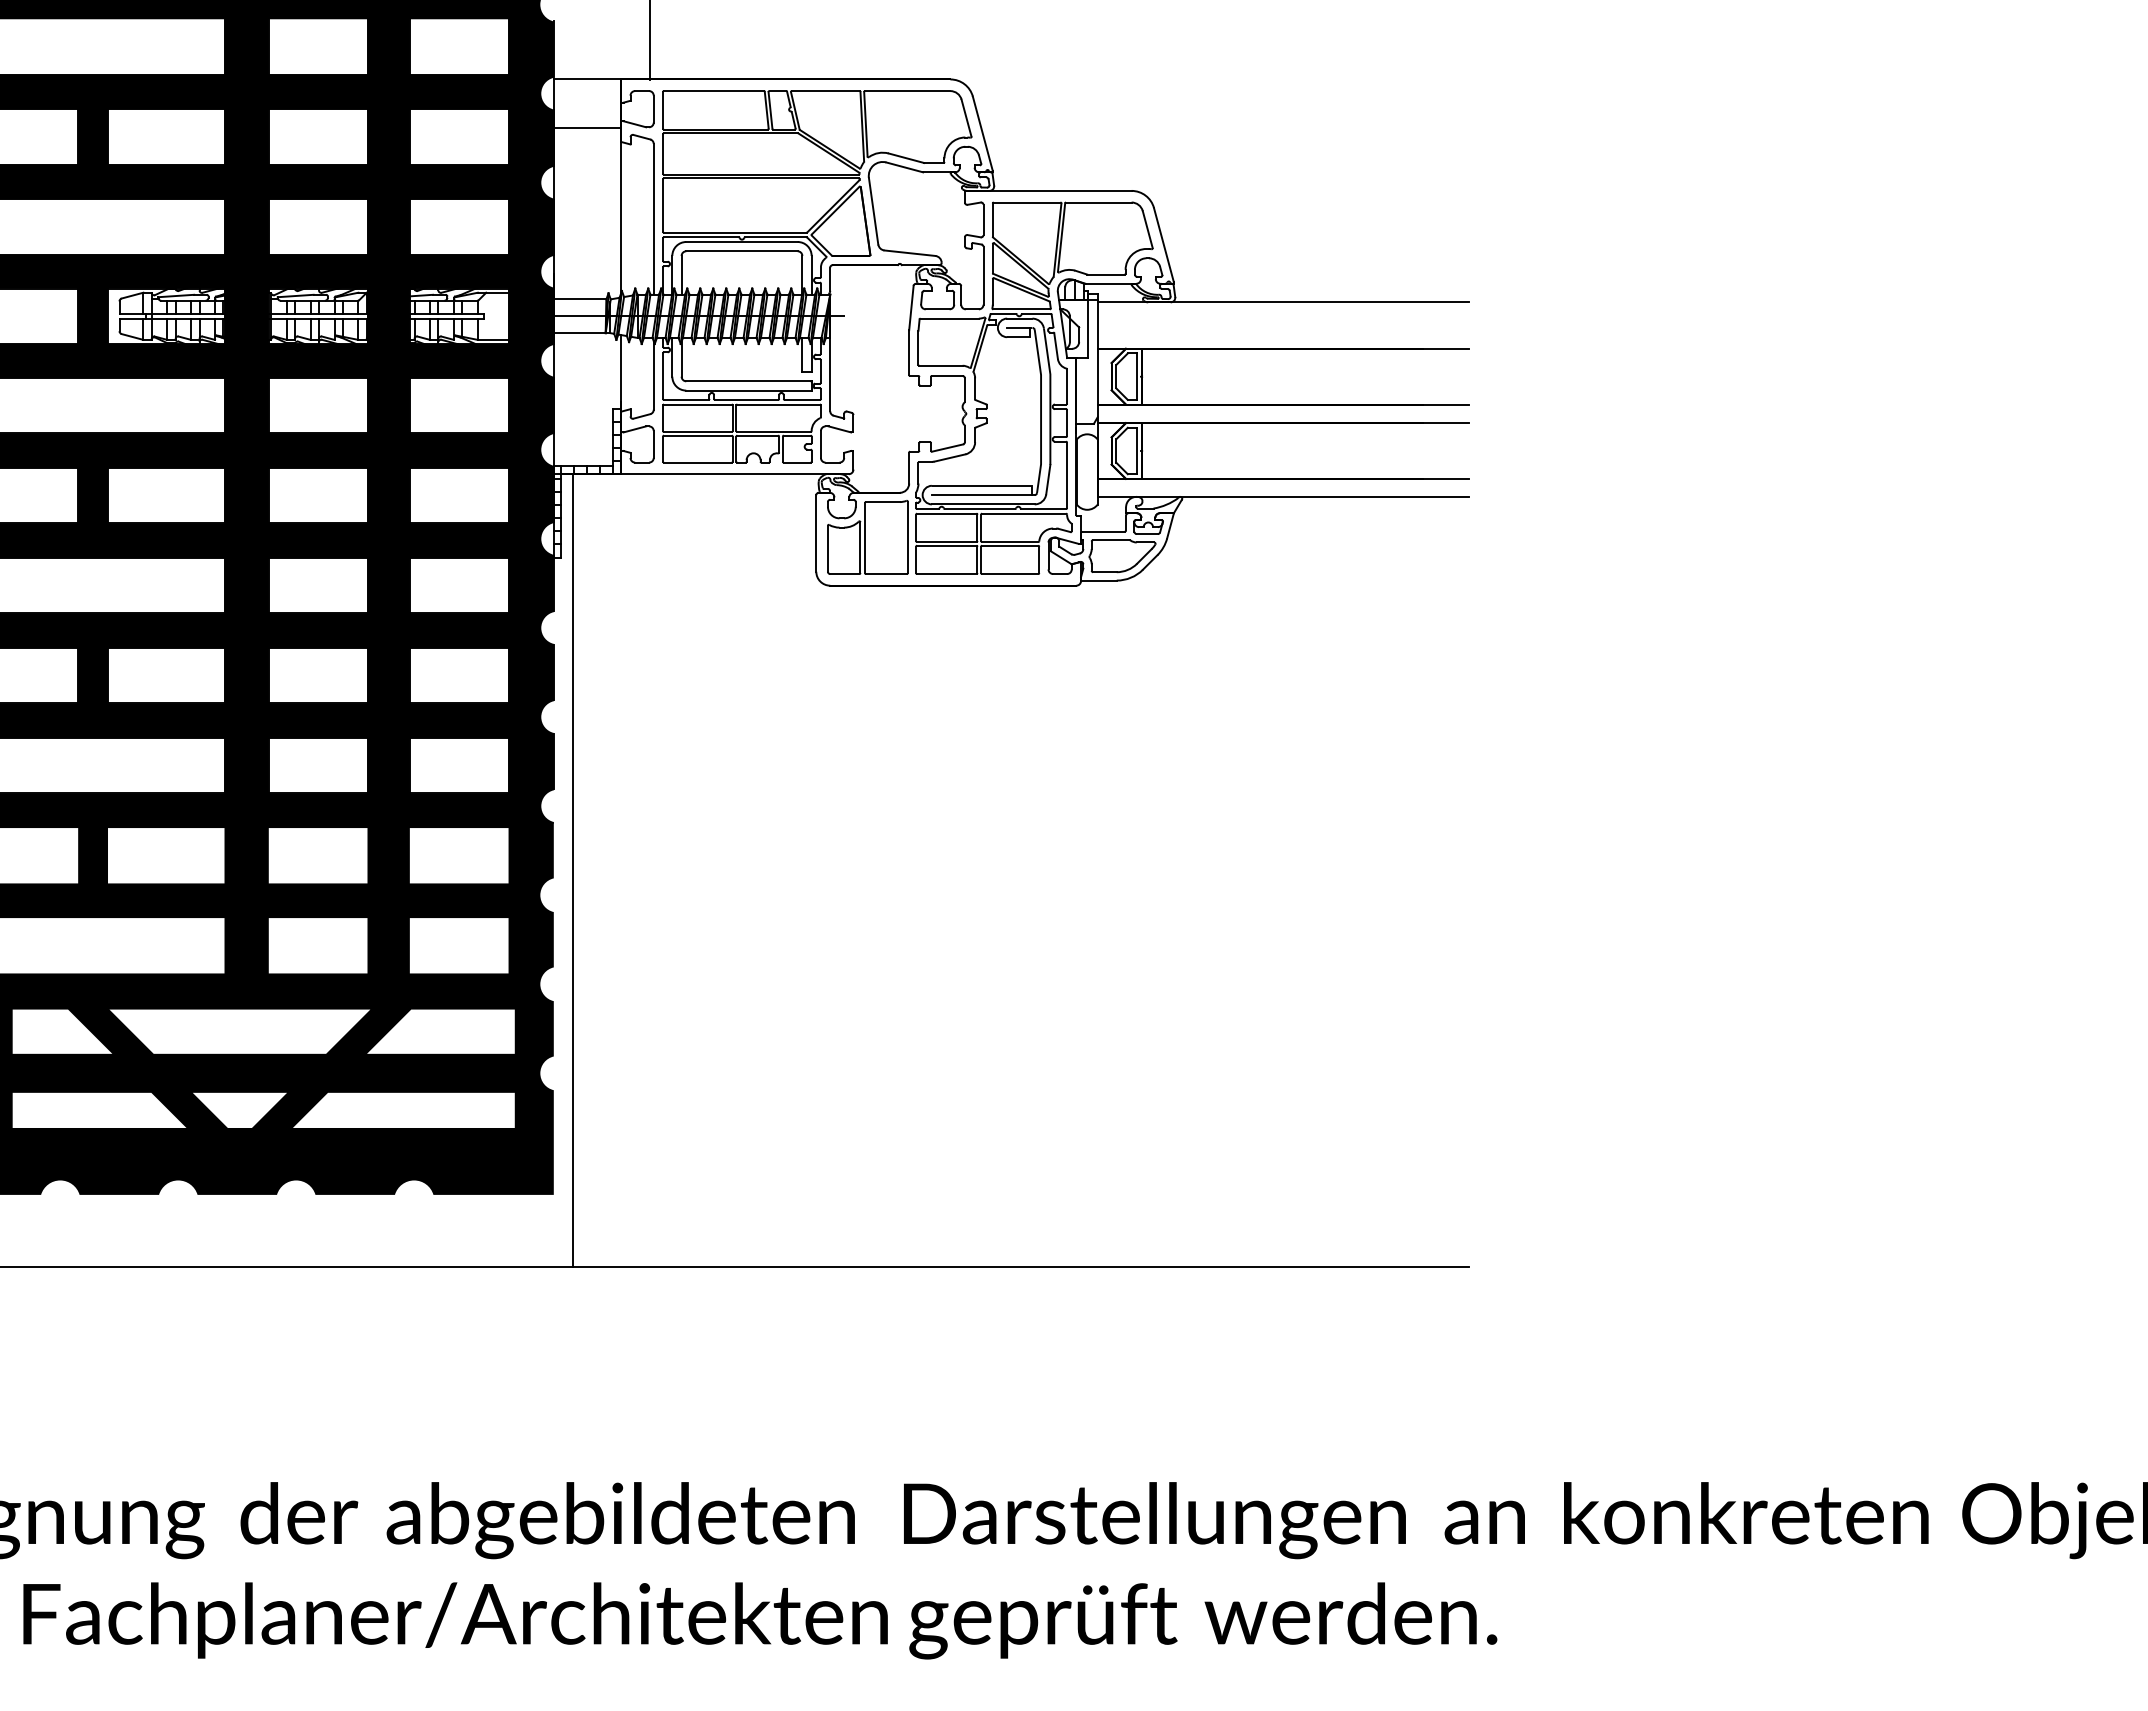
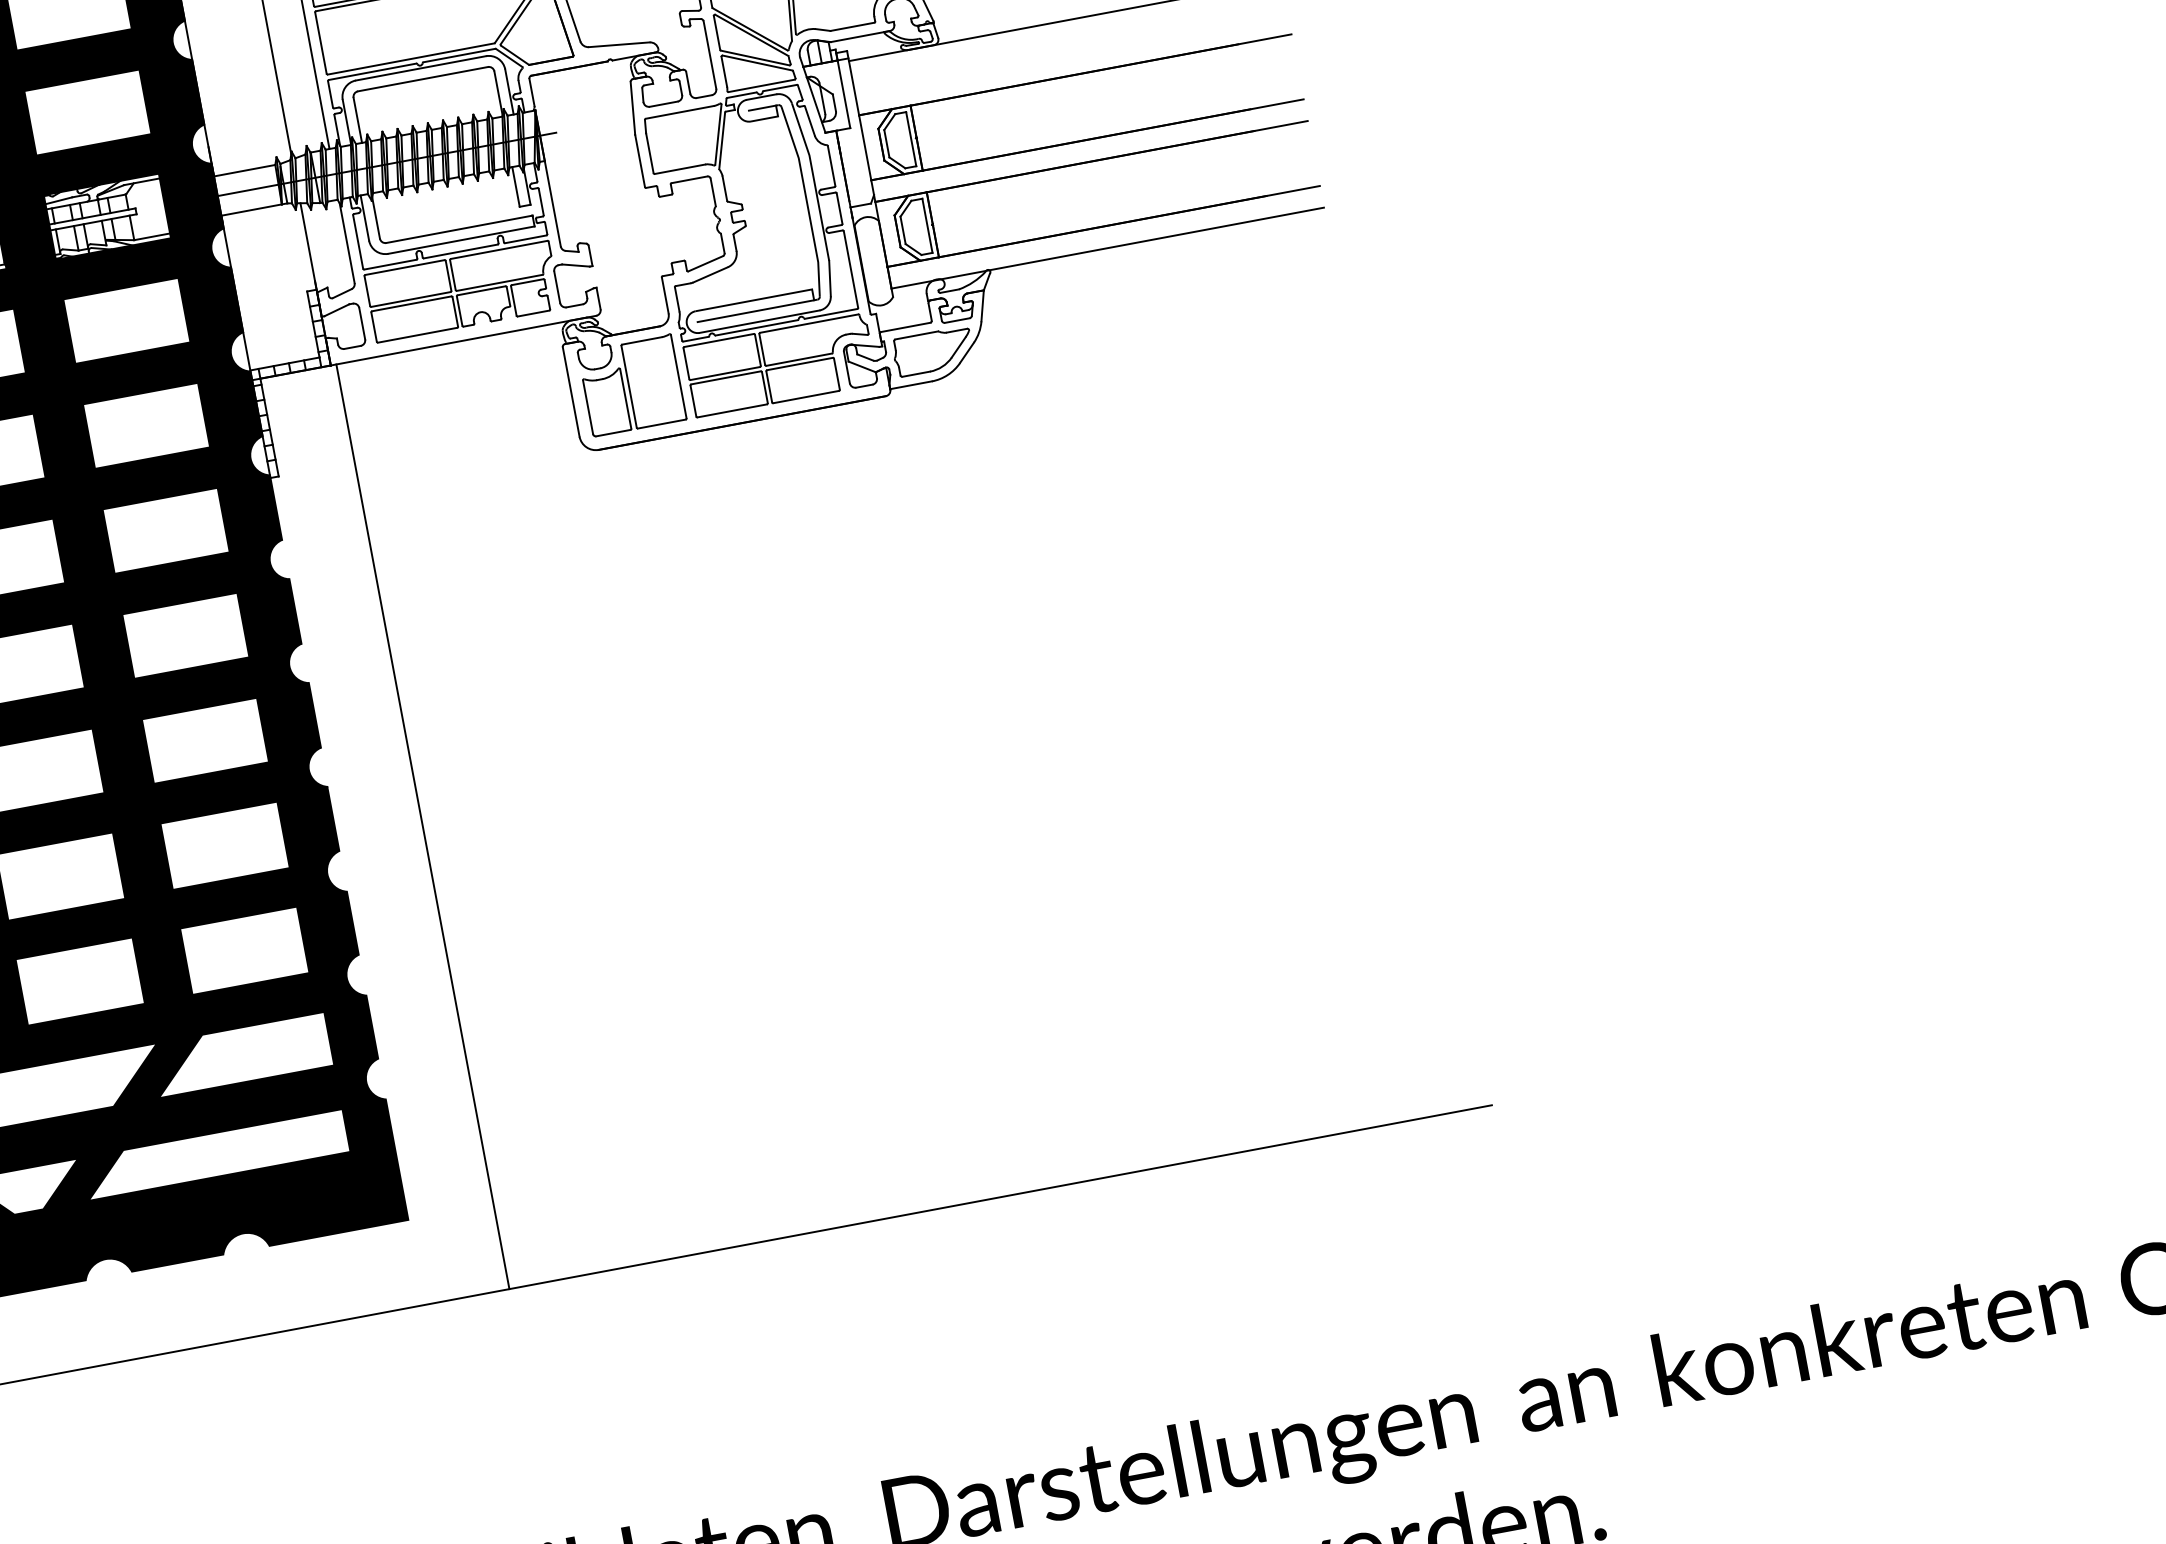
line: (573, 870) -> (423, 826), moved

